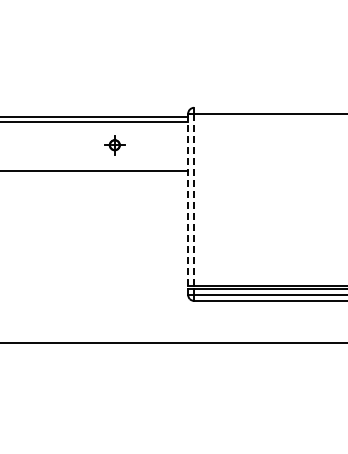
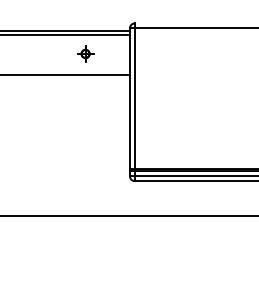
part: (114, 145) -> (85, 54), moved
line: (188, 200) -> (130, 99), dashed -> solid
line: (194, 200) -> (135, 99), dashed -> solid

